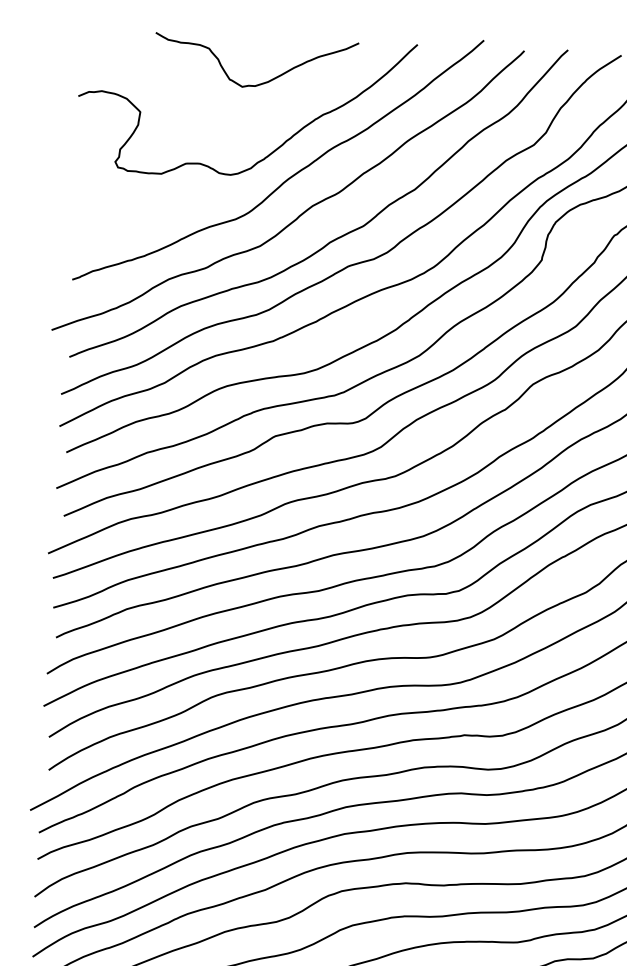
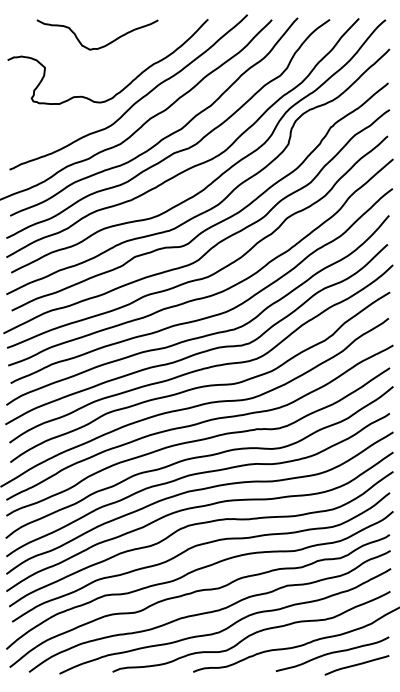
curve: (260, 82) -> (100, 46), moved

